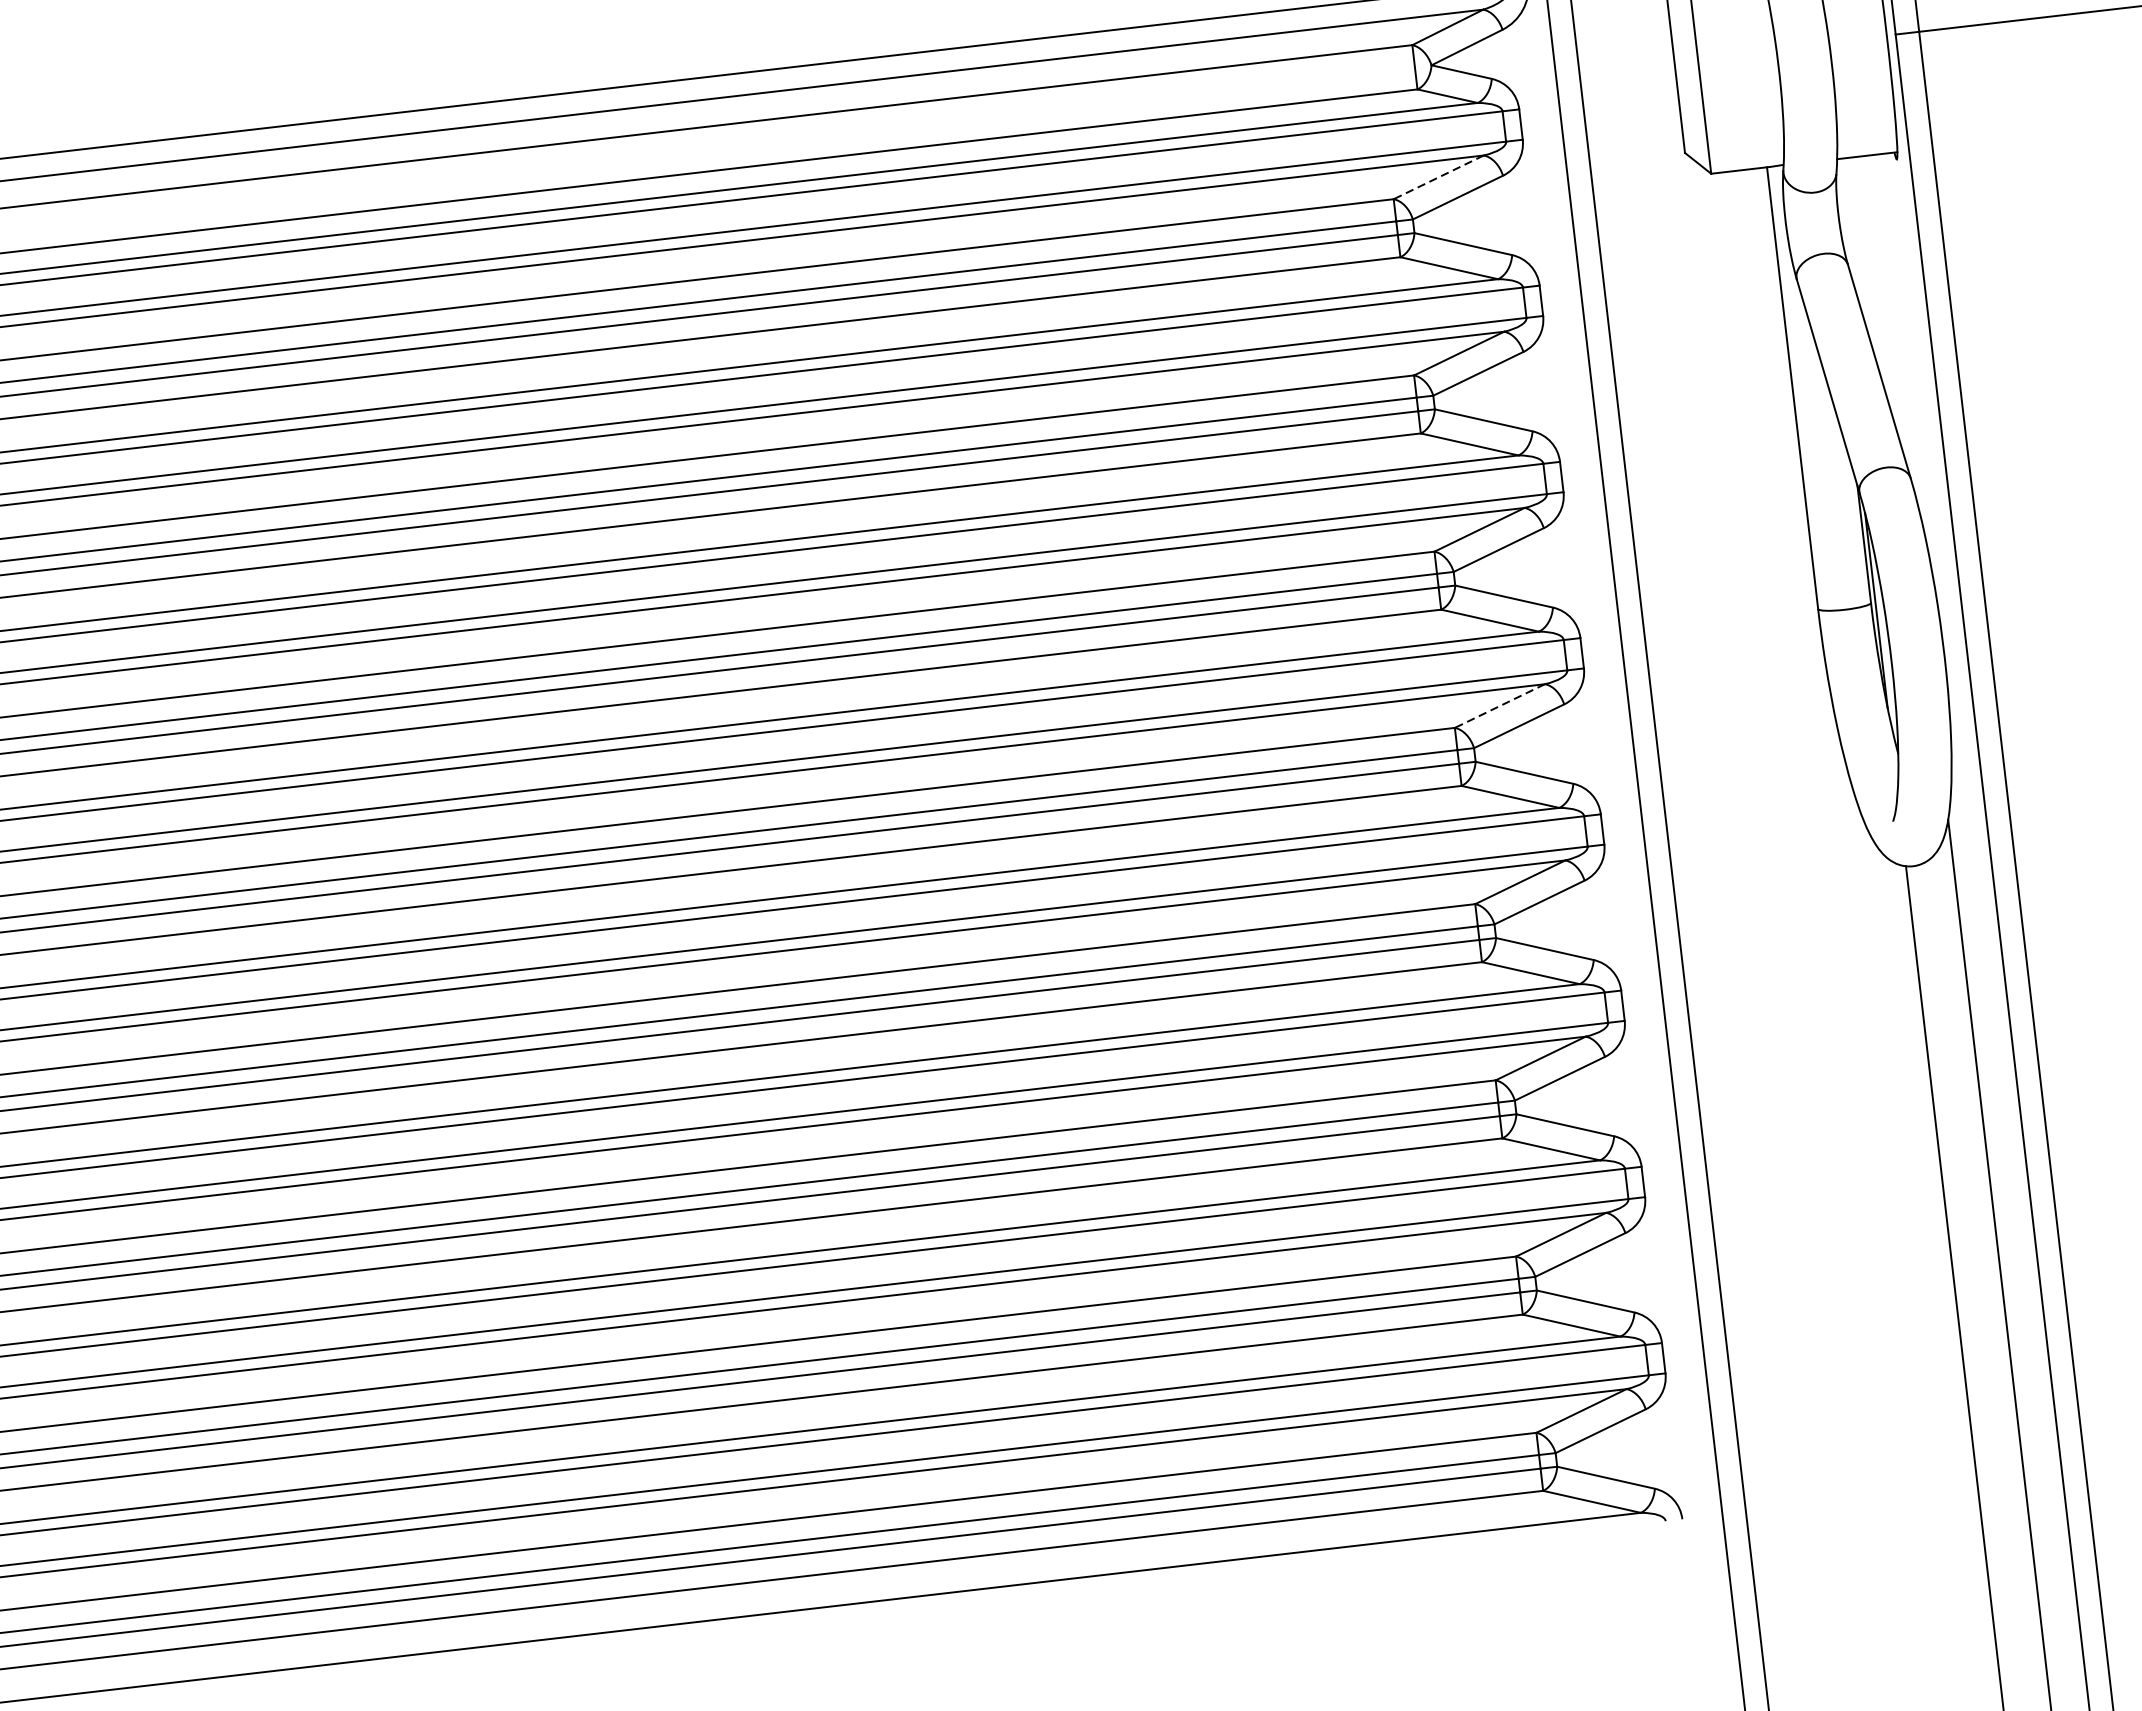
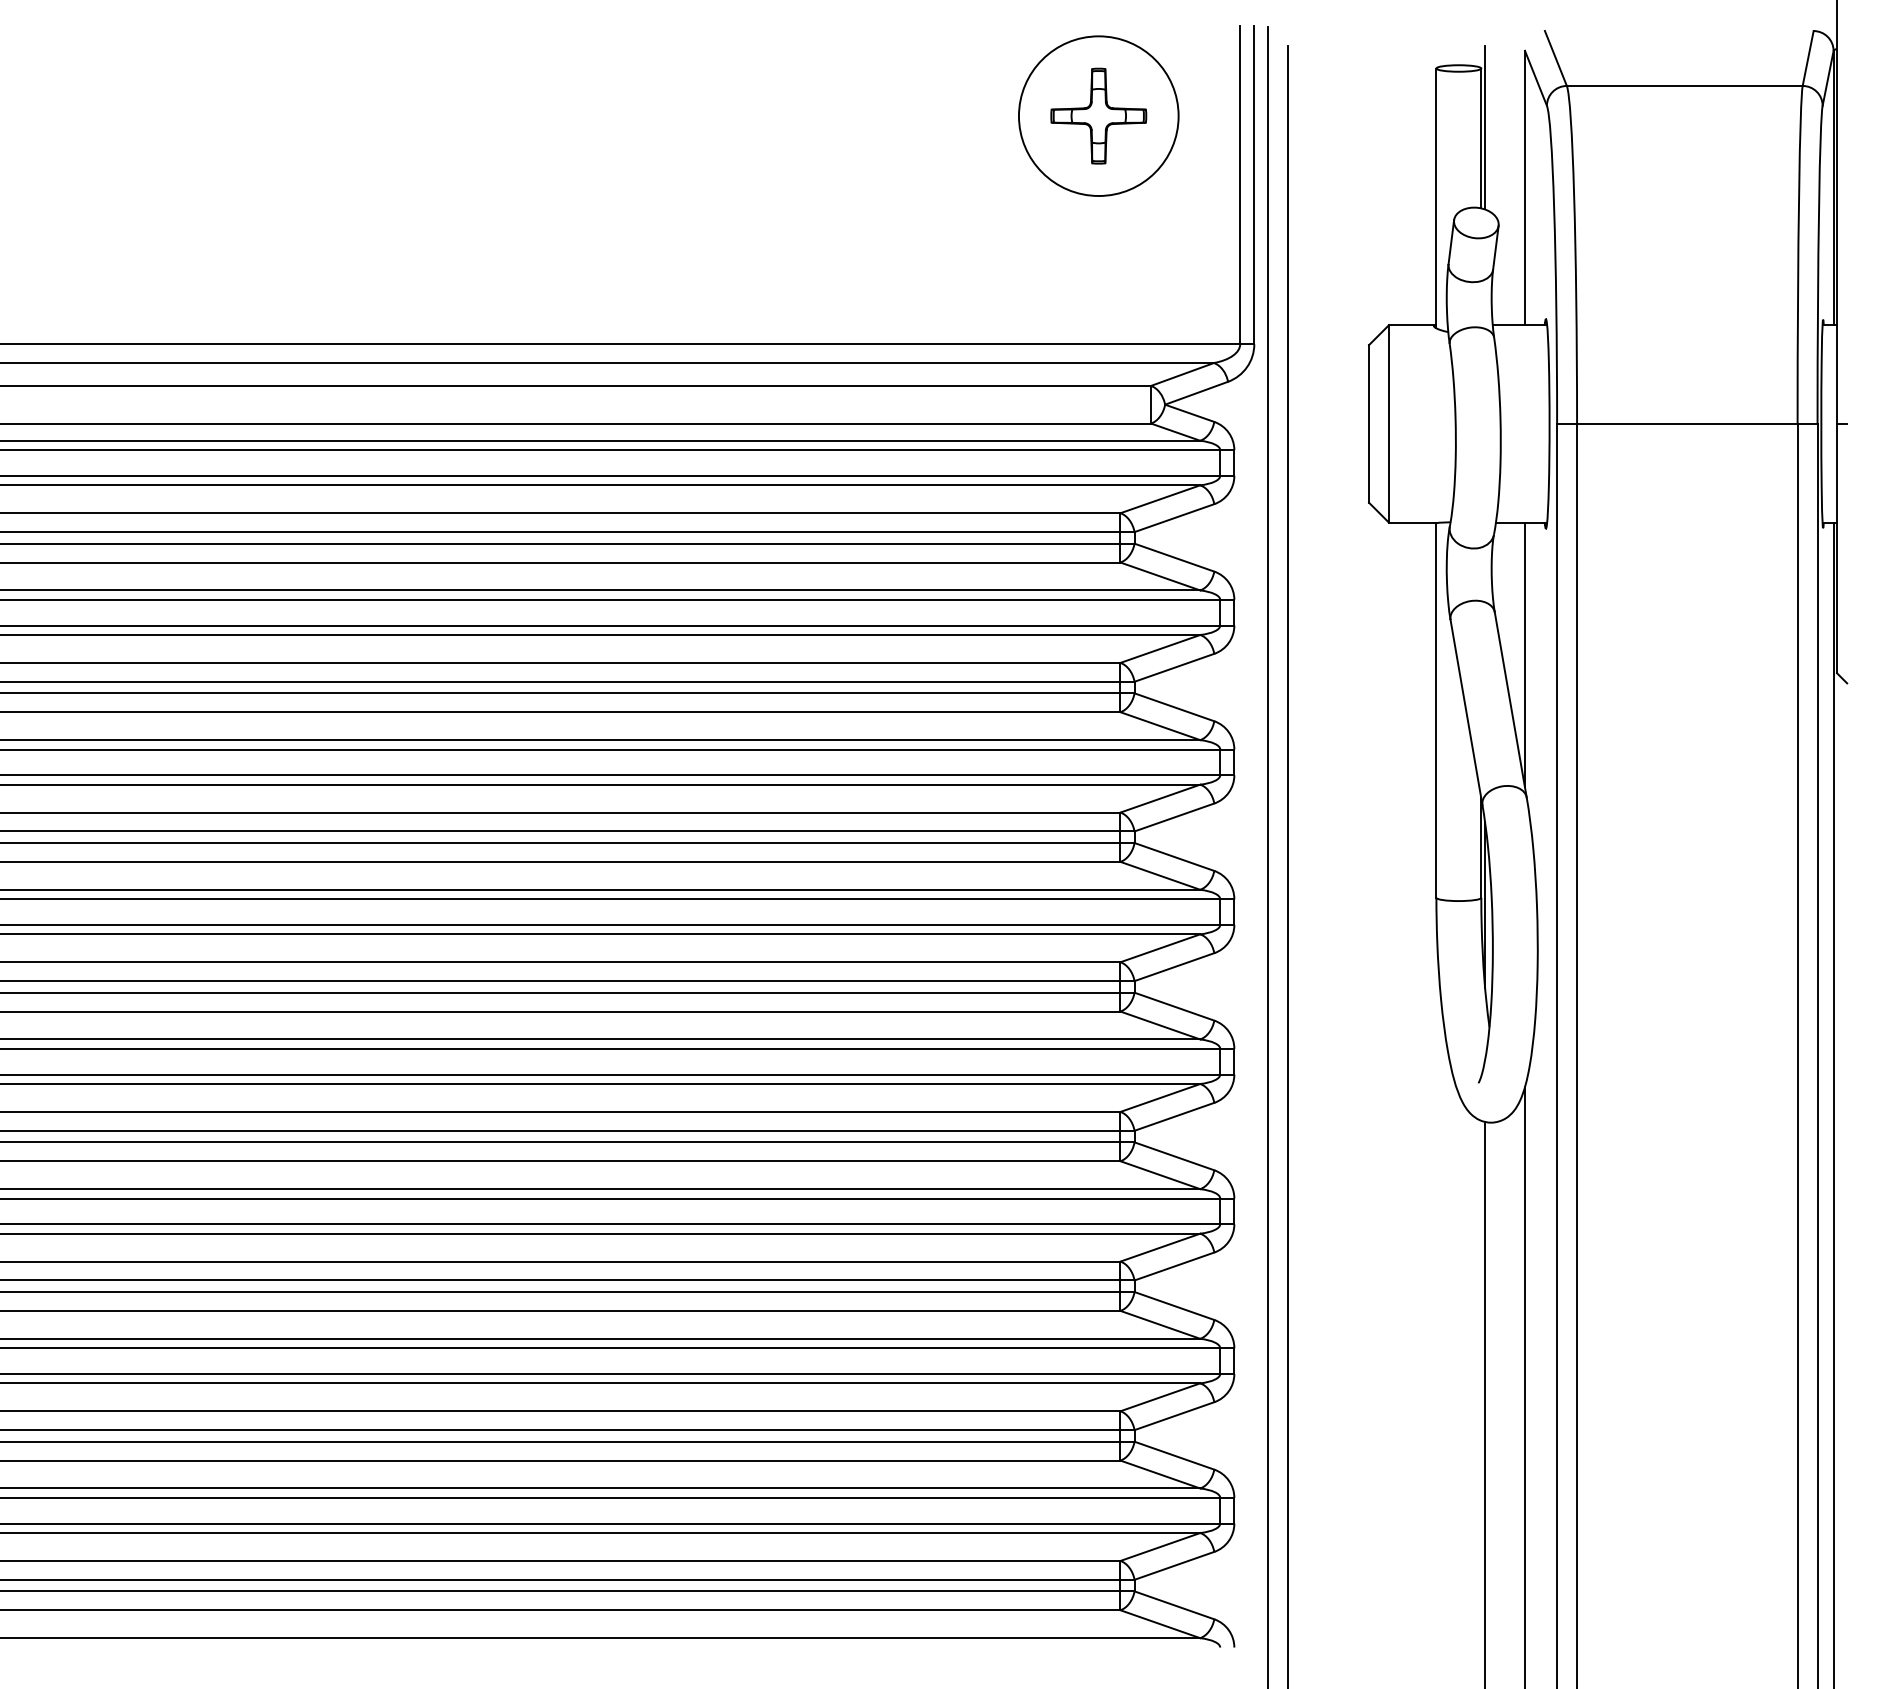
line: (1437, 177) -> (1159, 499), dashed -> solid
line: (1888, 310) -> (1524, 654), added
line: (1498, 706) -> (1159, 948), dashed -> solid

